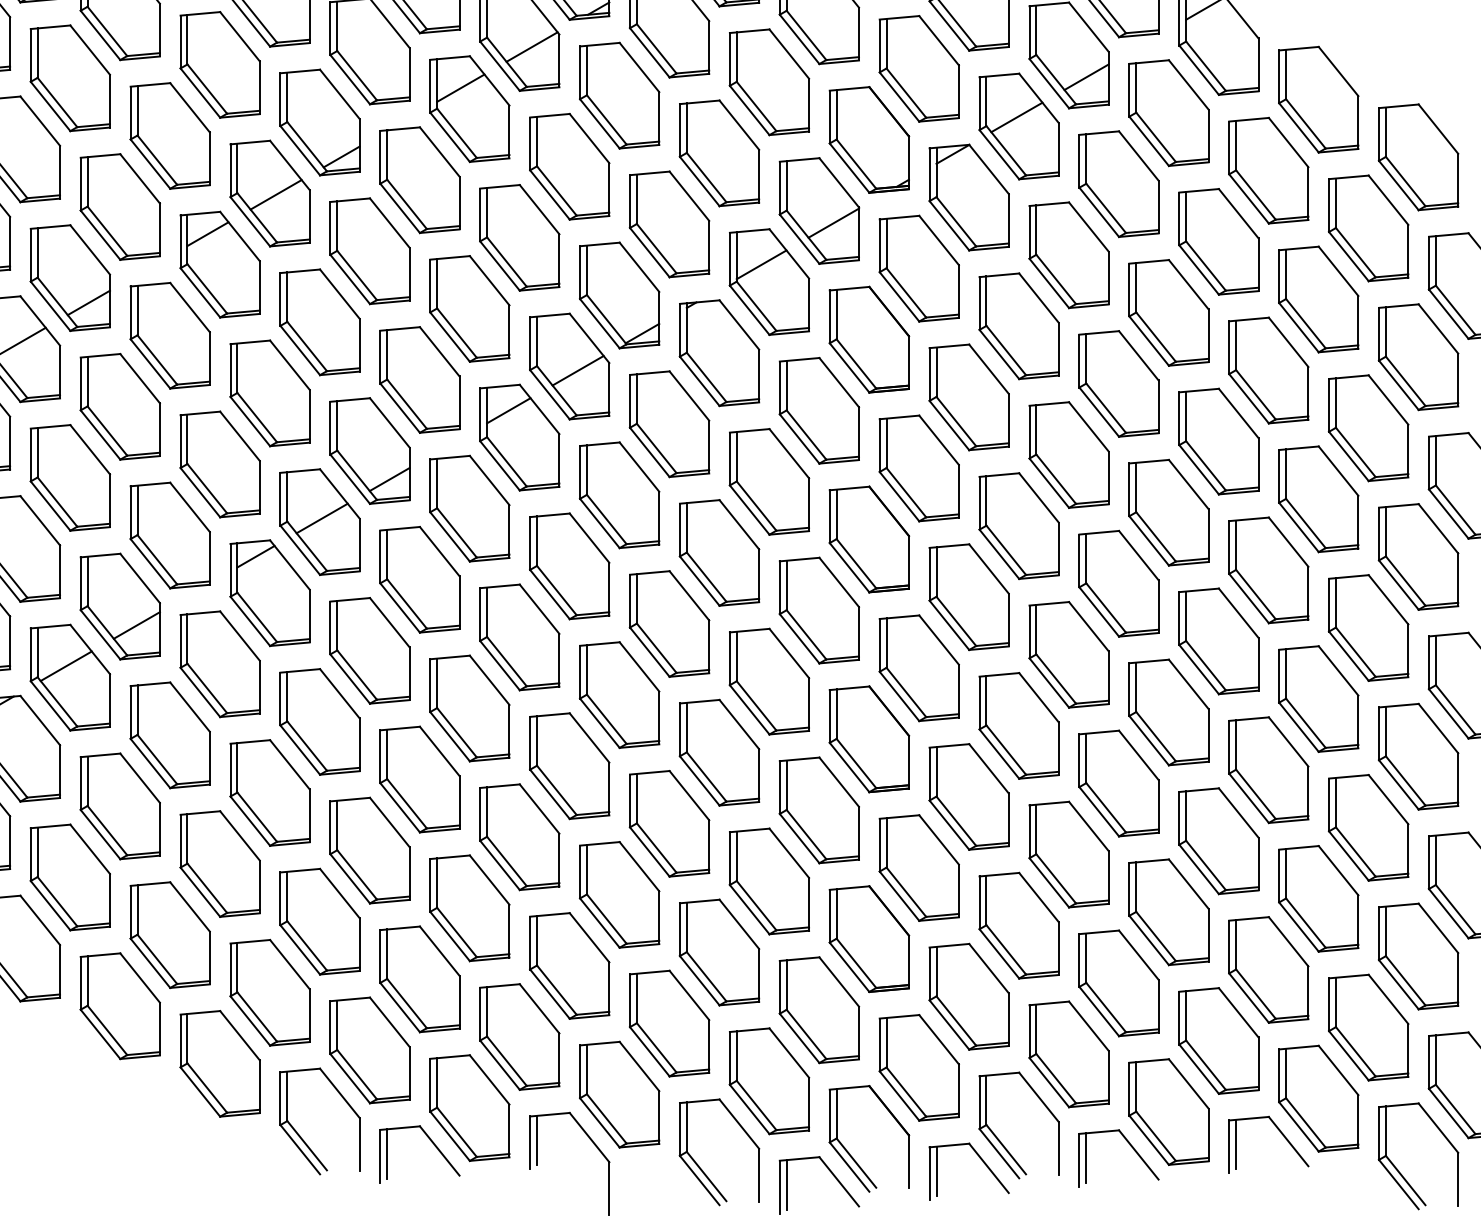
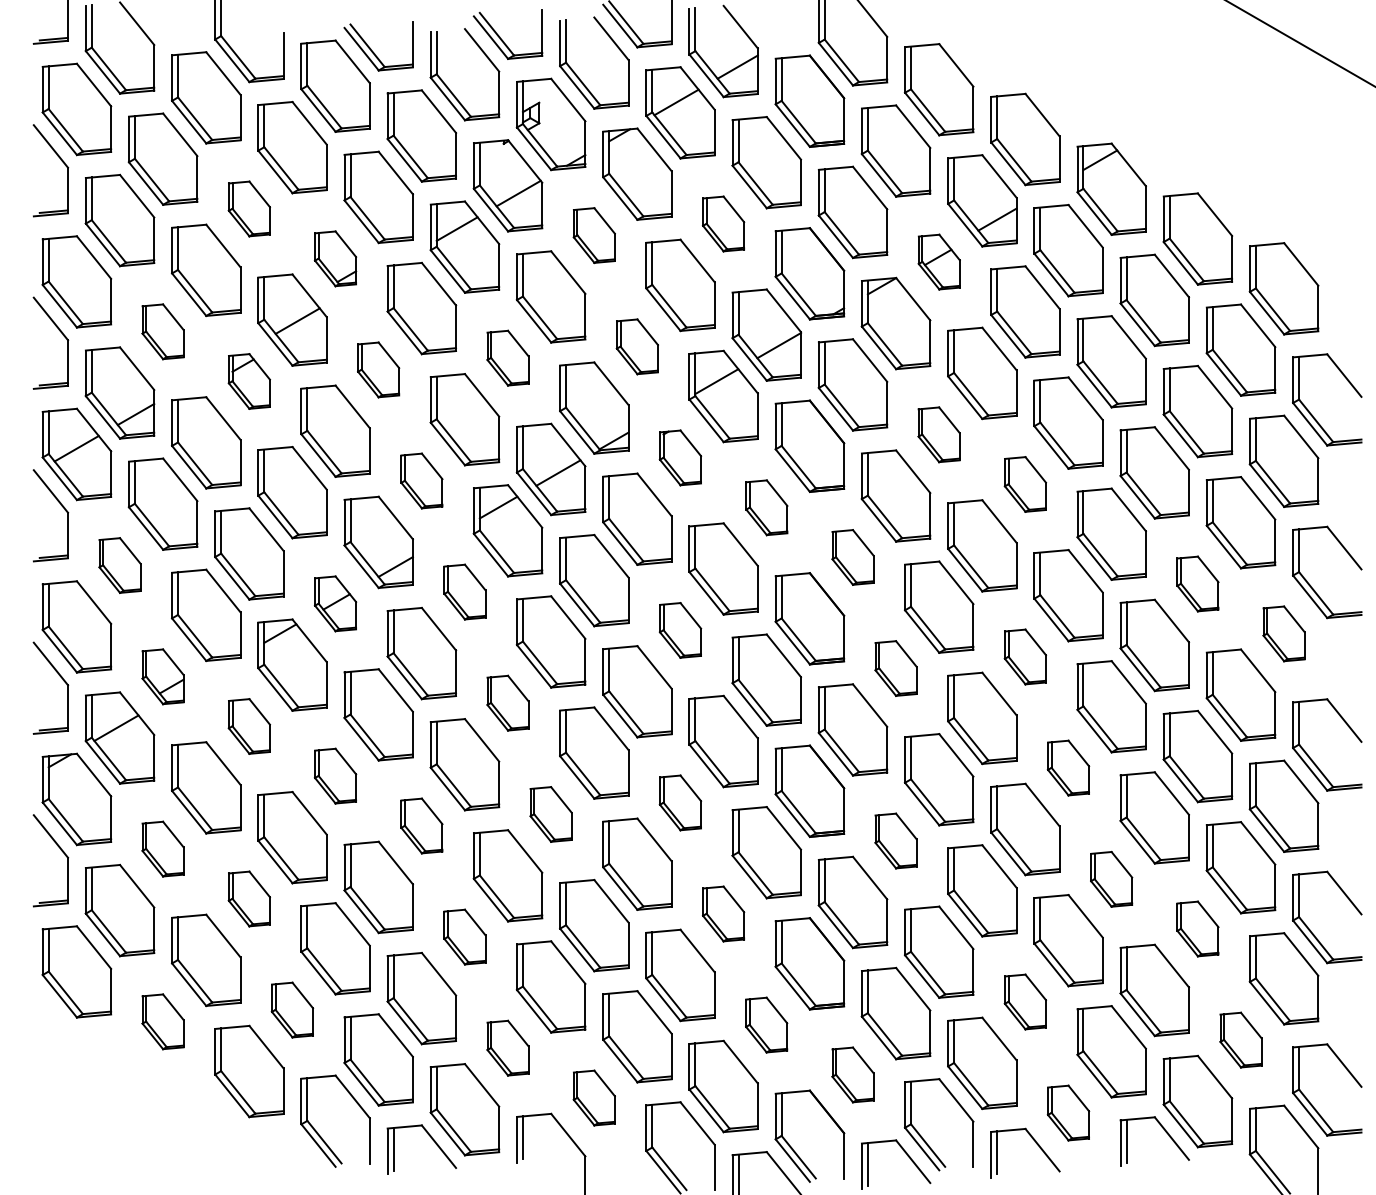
part: (220, 64) -> (249, 208), size x0.6
part: (769, 81) -> (723, 223), size x0.6
part: (619, 95) -> (594, 235), size x0.6
part: (319, 122) -> (335, 258), size x0.6
part: (1019, 125) -> (939, 261), size x0.6
part: (119, 206) -> (162, 331), size x0.6
part: (669, 224) -> (637, 346), size x0.6
part: (519, 236) -> (507, 357), size x0.6
part: (369, 250) -> (378, 369), size x0.6
part: (220, 264) -> (249, 381), size x0.6
part: (1018, 326) -> (938, 434), size x0.6
part: (719, 352) -> (680, 457), size x0.6
part: (419, 379) -> (421, 480), size x0.6
part: (1119, 383) -> (1025, 484), size x0.6
part: (819, 410) -> (766, 507), size x0.6
part: (918, 468) -> (852, 557), size x0.6
part: (69, 477) -> (119, 565), size x0.6
part: (1318, 498) -> (1197, 583), size x0.6
part: (469, 507) -> (464, 591), size x0.6
part: (319, 521) -> (335, 603), size x0.6
part: (719, 553) -> (680, 630), size x0.6
part: (1417, 556) -> (1283, 633), size x0.6
part: (1119, 583) -> (1025, 656), size x0.6
part: (968, 597) -> (895, 668), size x0.6
part: (119, 606) -> (162, 676), size x0.6
part: (519, 636) -> (507, 702), size x0.6
part: (220, 664) -> (249, 726), size x0.6
part: (1168, 711) -> (1068, 767), size x0.6
part: (319, 721) -> (335, 775), size x0.6
part: (719, 752) -> (680, 802), size x0.6
part: (568, 766) -> (550, 814), size x0.6
part: (419, 778) -> (421, 825), size x0.6
part: (968, 796) -> (895, 840), size x0.6
part: (119, 805) -> (162, 848), size x0.6
part: (1218, 841) -> (1111, 879), size x0.6
part: (220, 863) -> (249, 898), size x0.6
part: (769, 880) -> (723, 913), size x0.6
part: (1318, 898) -> (1197, 928), size x0.6
part: (469, 907) -> (464, 936), size x0.6
part: (1119, 982) -> (1025, 1001), size x0.6
part: (270, 992) -> (292, 1009), size x0.6
part: (119, 1005) -> (162, 1021), size x0.6
part: (819, 1009) -> (766, 1024), size x0.6
part: (1368, 1026) -> (1240, 1039), size x0.6
part: (519, 1036) -> (507, 1047), size x0.6
part: (918, 1067) -> (852, 1074), size x0.6
part: (619, 1093) -> (594, 1097), size x0.6
part: (1168, 1111) -> (1068, 1112), size x0.6

